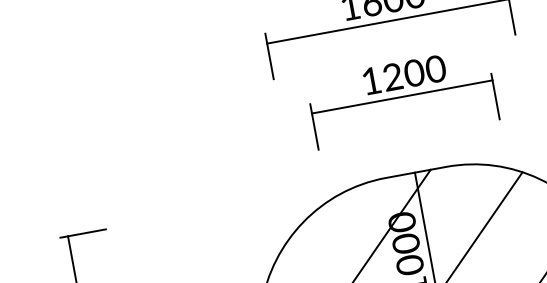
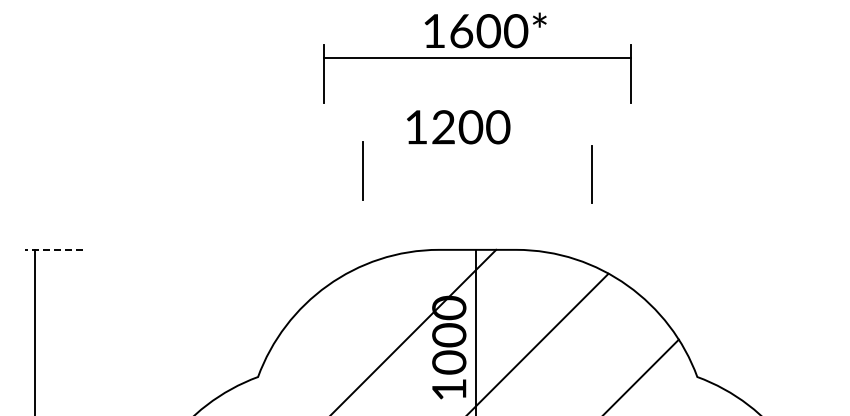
text: (404, 75) -> (458, 127), moved
line: (402, 96) -> (477, 153), removed
line: (83, 233) -> (54, 249), solid -> dashed

